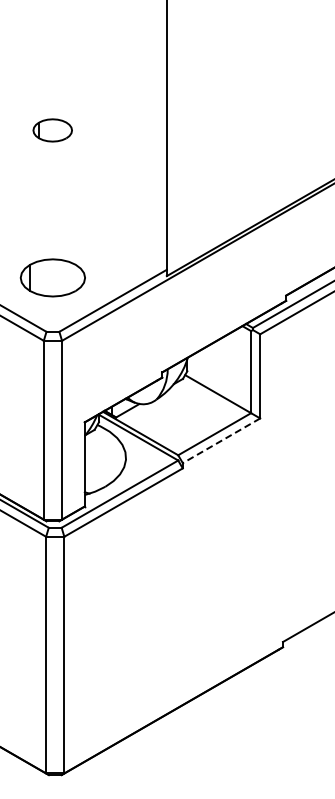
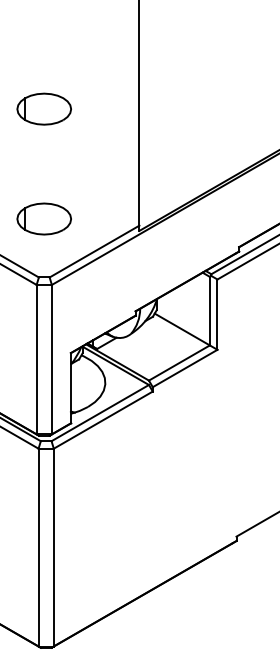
part: (52, 130) -> (43, 109), size x1.67
part: (52, 277) -> (43, 218), moved
line: (221, 440) -> (185, 368), dashed -> solid

